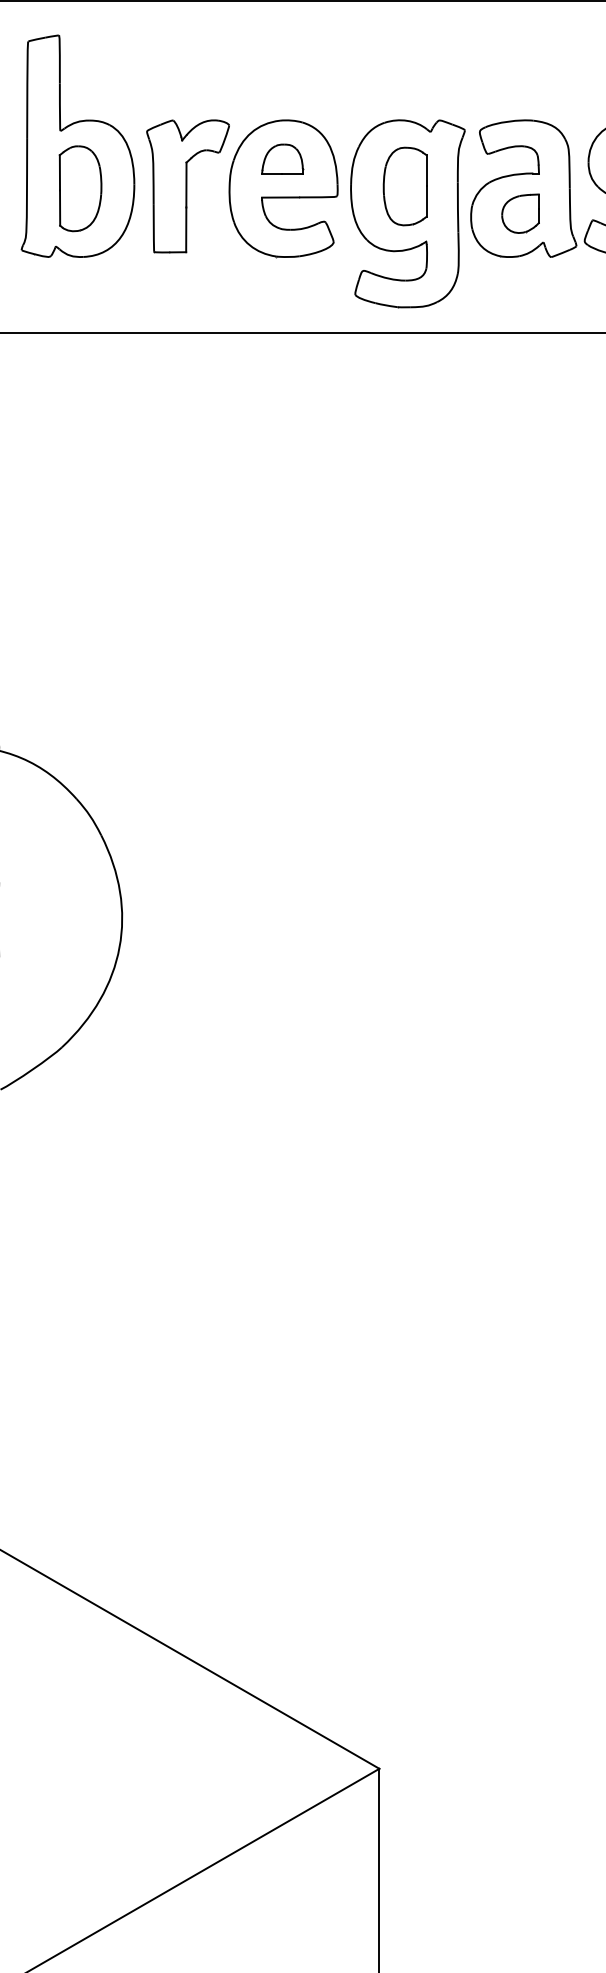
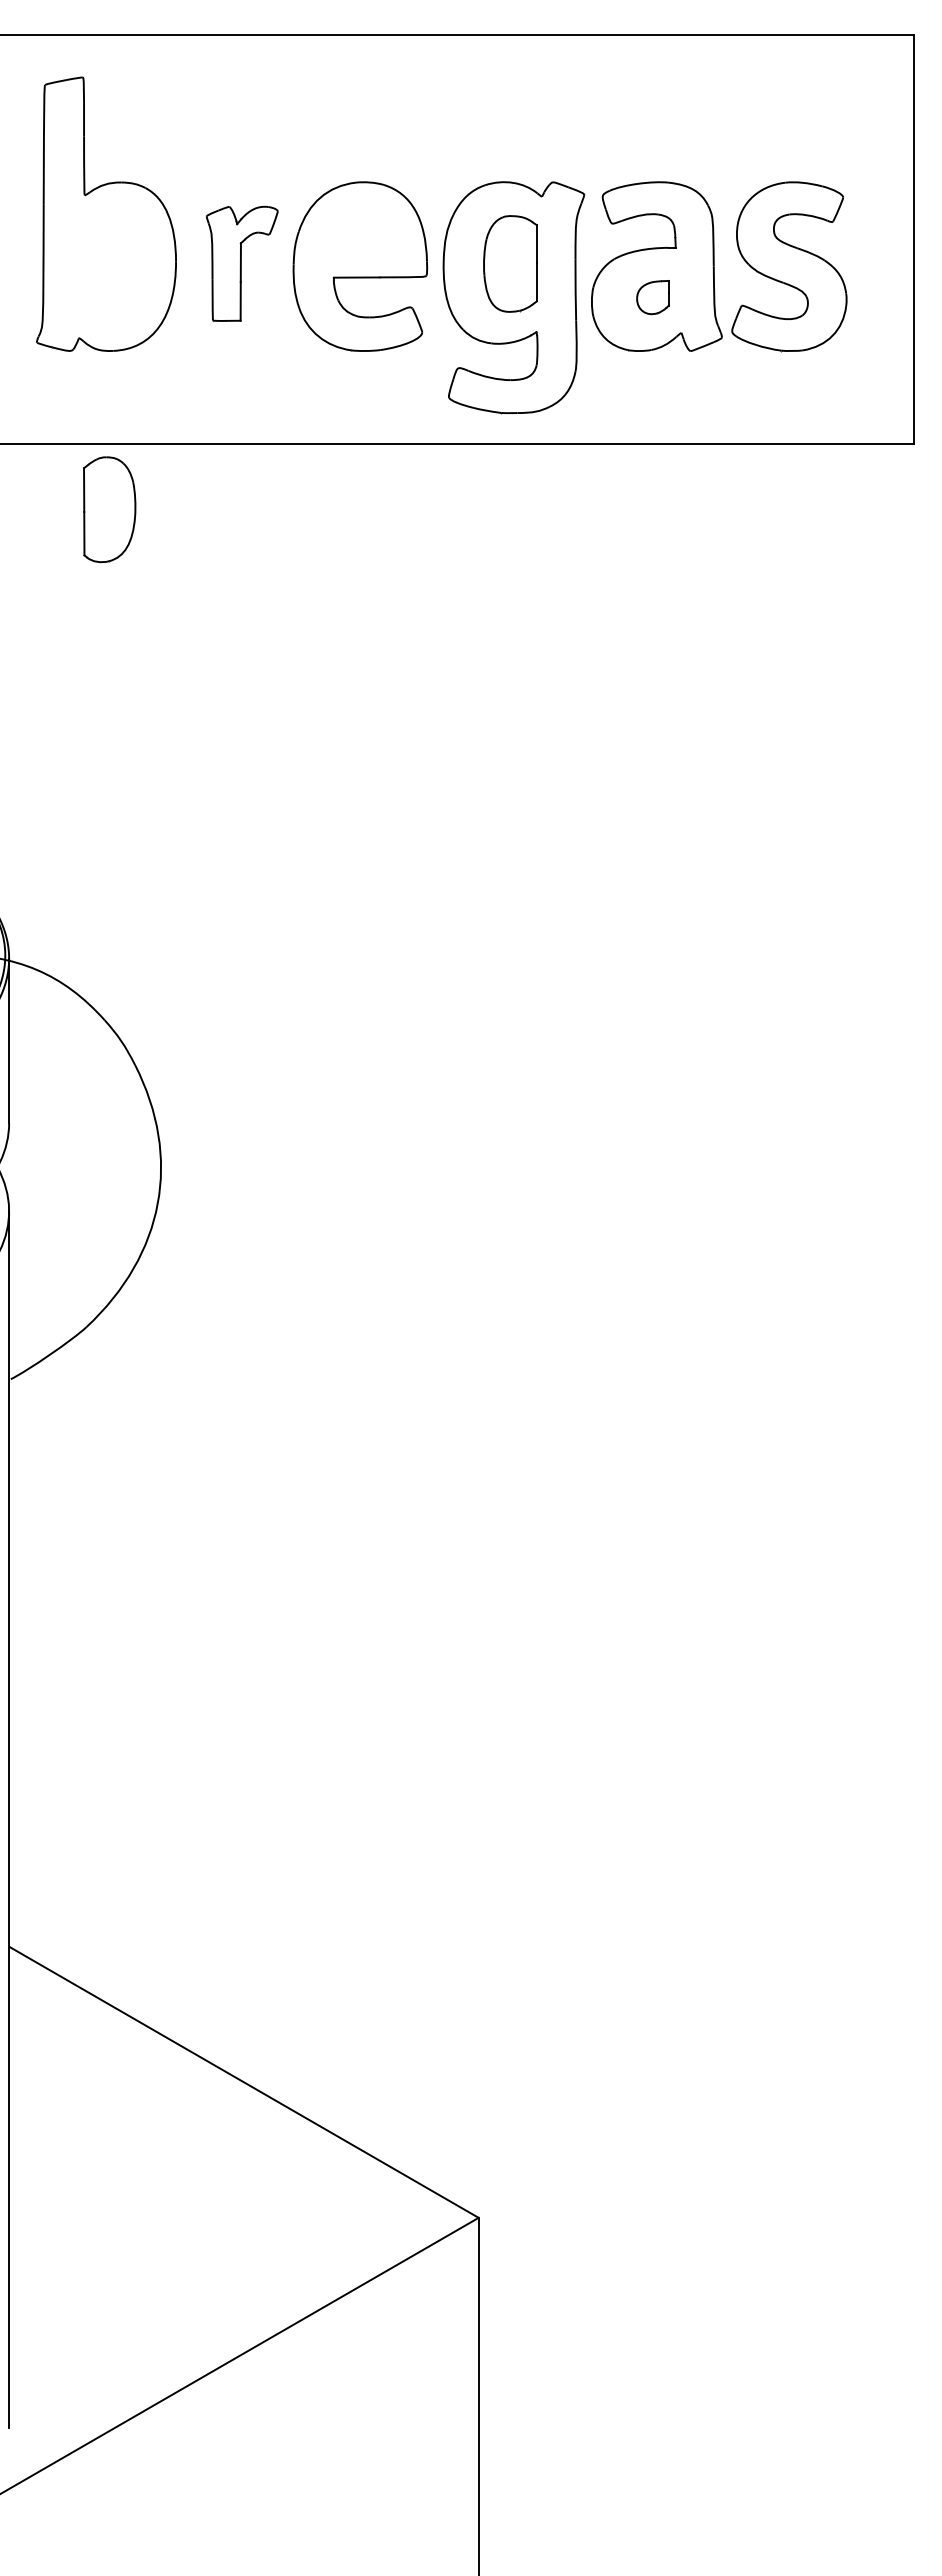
part: (282, 158) -> (358, 229), removed
part: (187, 186) -> (241, 263), size x0.7
part: (80, 188) -> (109, 509), moved
part: (520, 213) -> (652, 297), size x0.7

